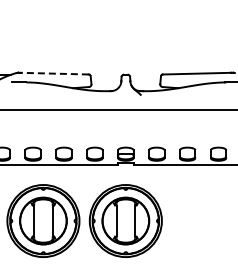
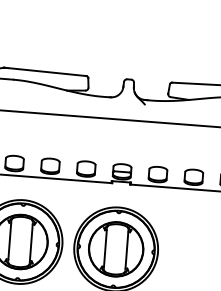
line: (54, 73) -> (46, 71), dashed -> solid

